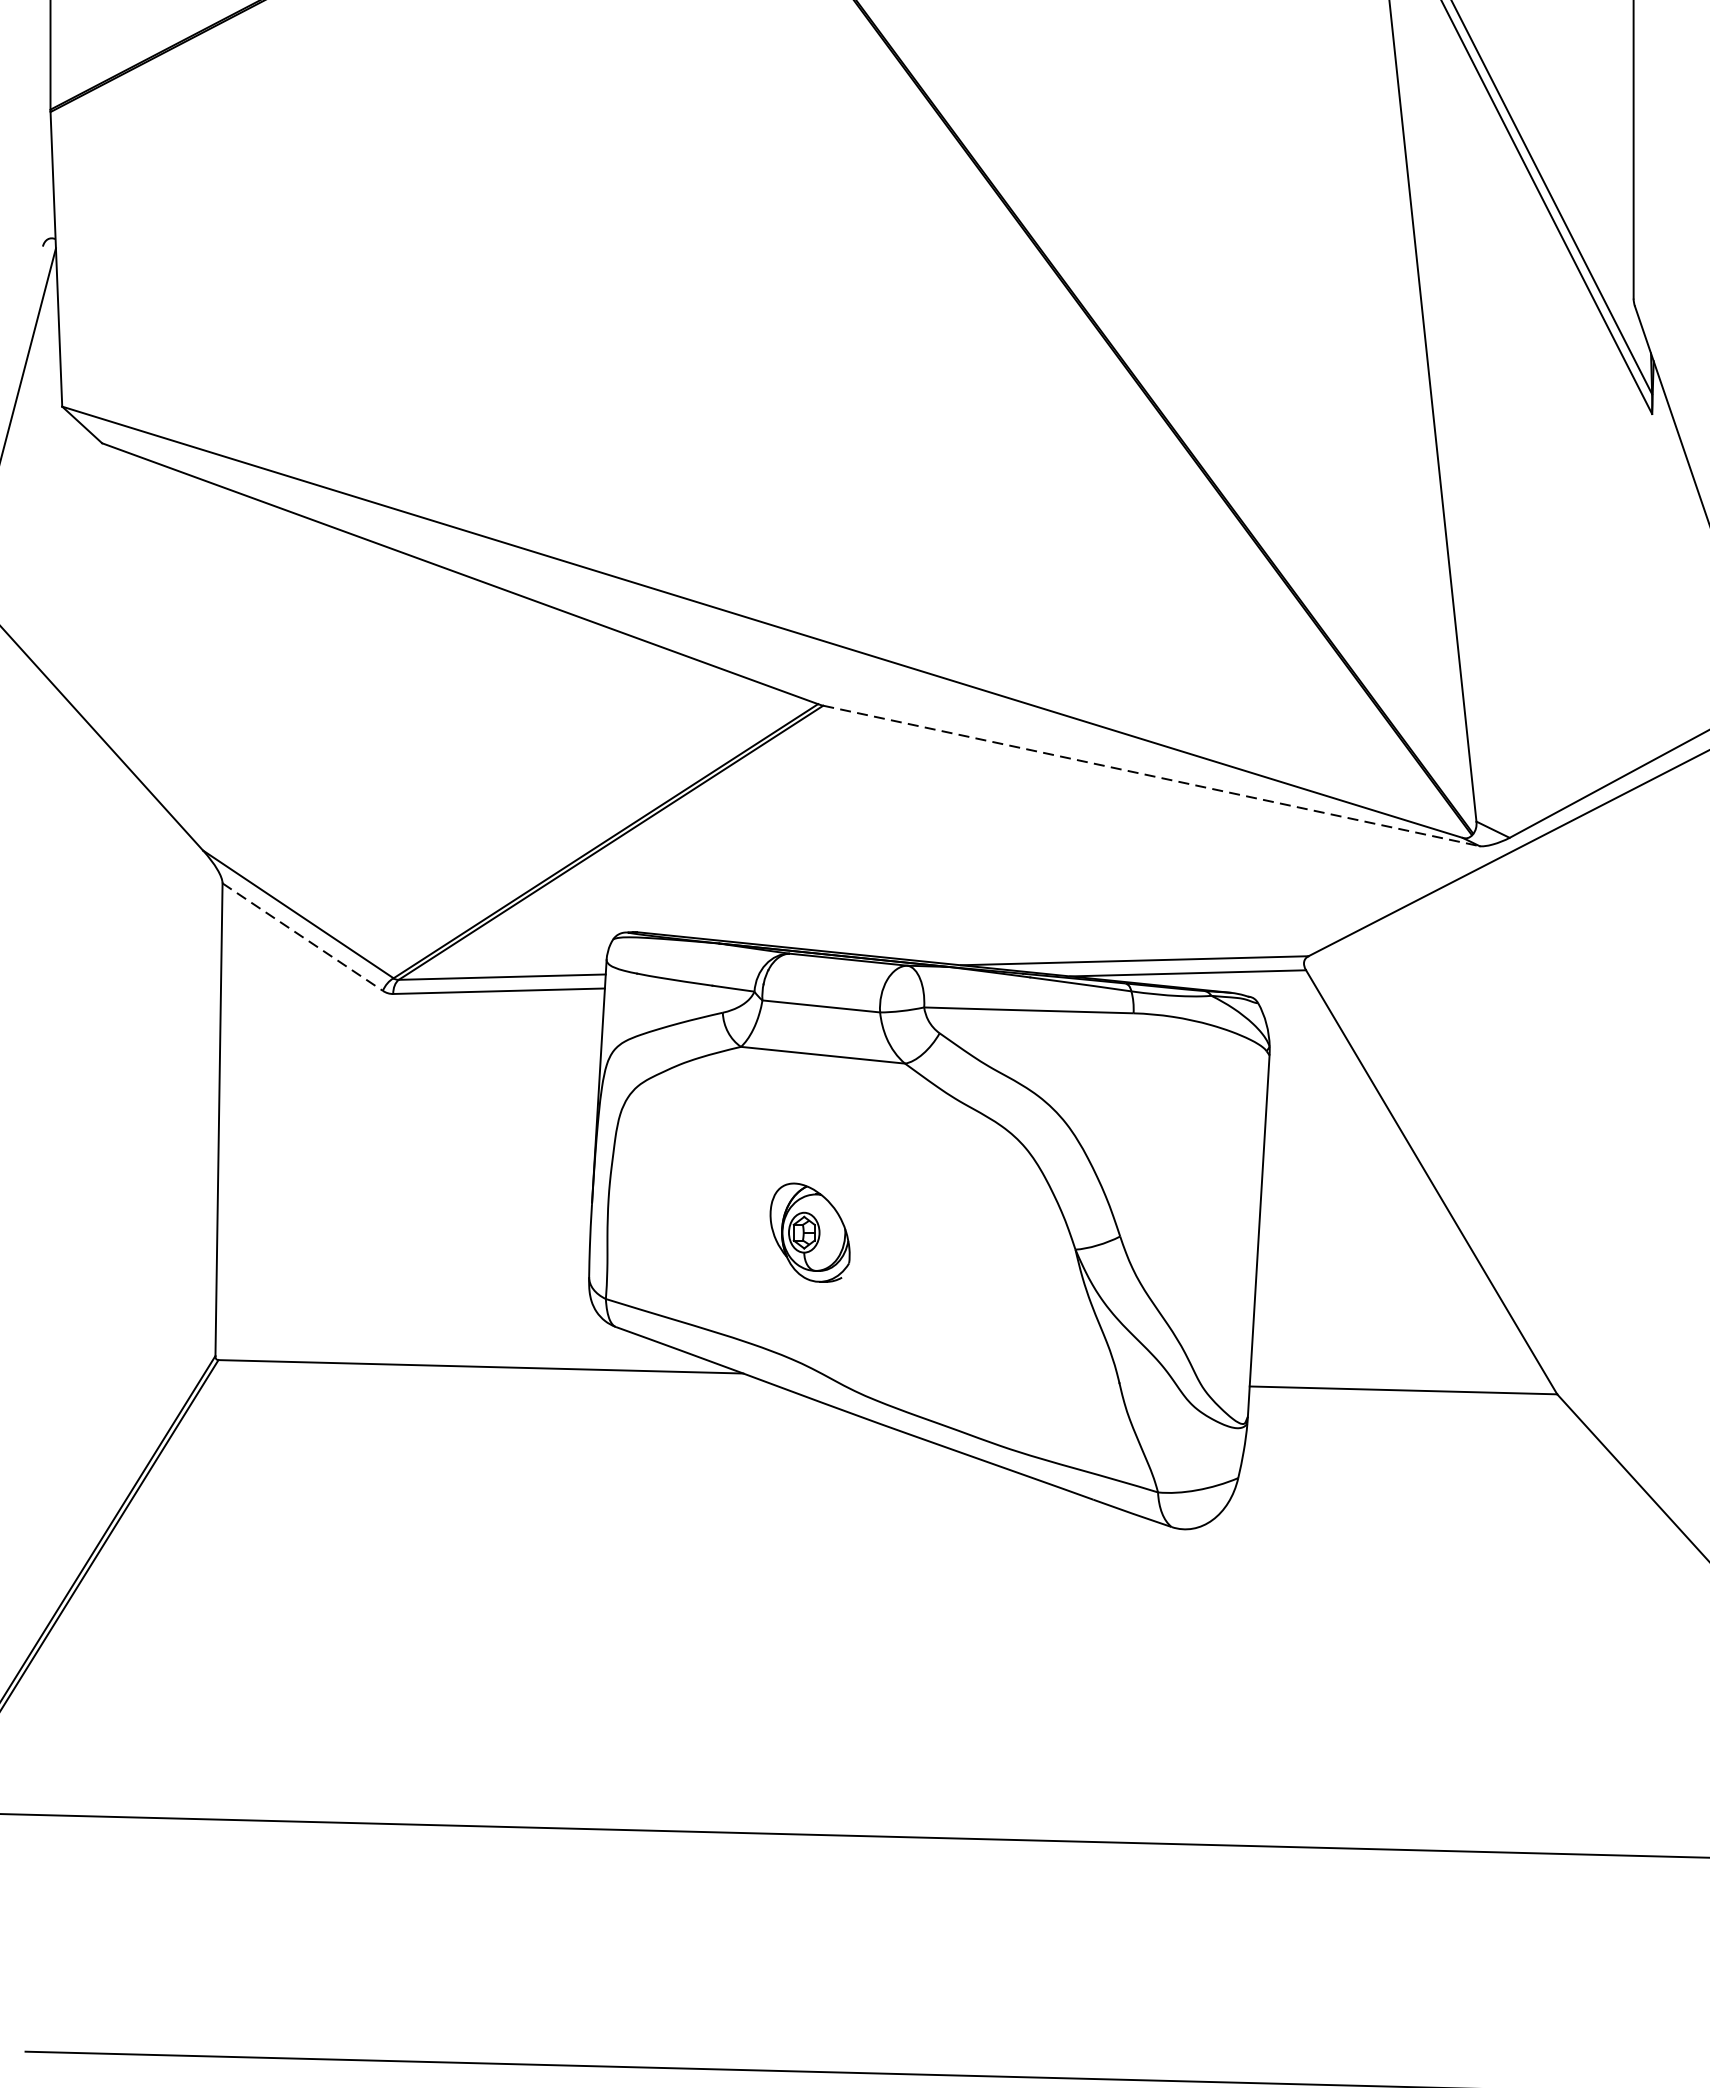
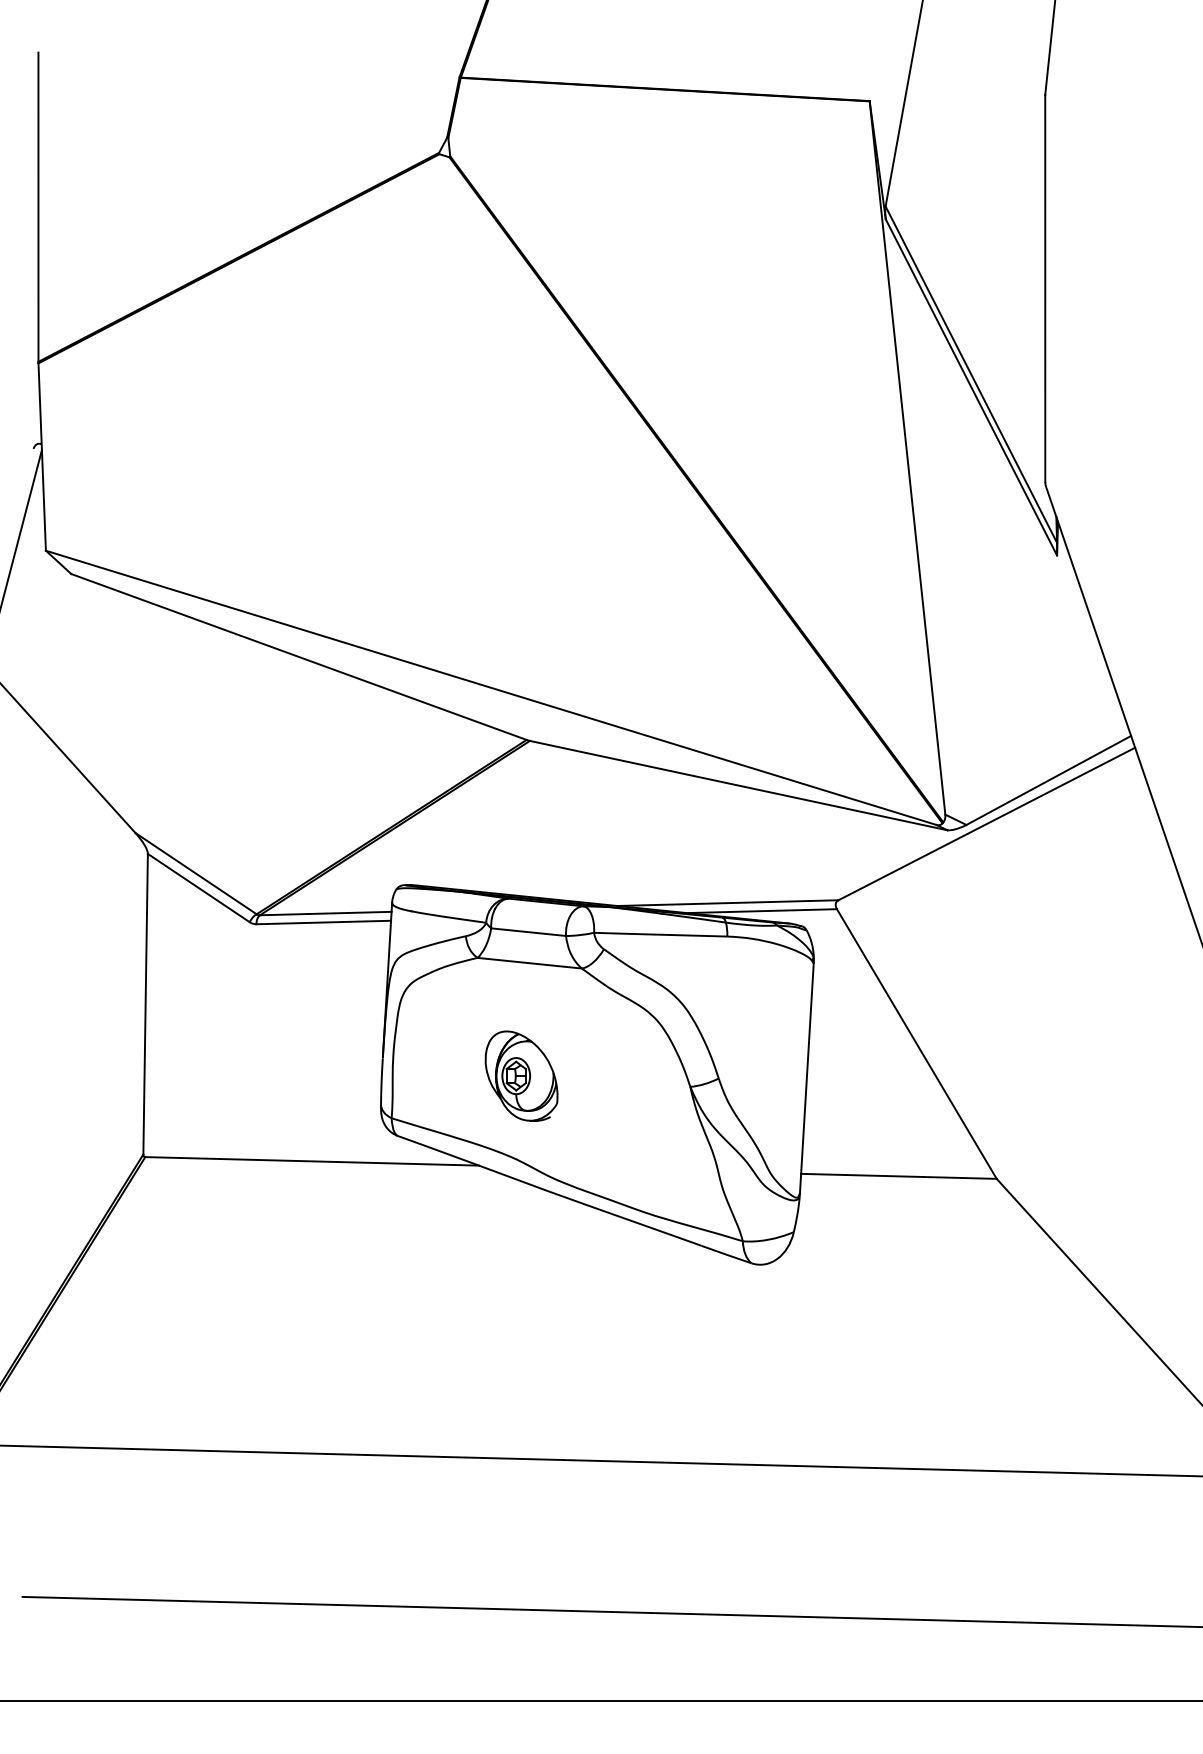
line: (1152, 775) -> (739, 785), dashed -> solid
line: (303, 937) -> (199, 888), dashed -> solid
part: (810, 1231) -> (521, 1075), size x1.43

